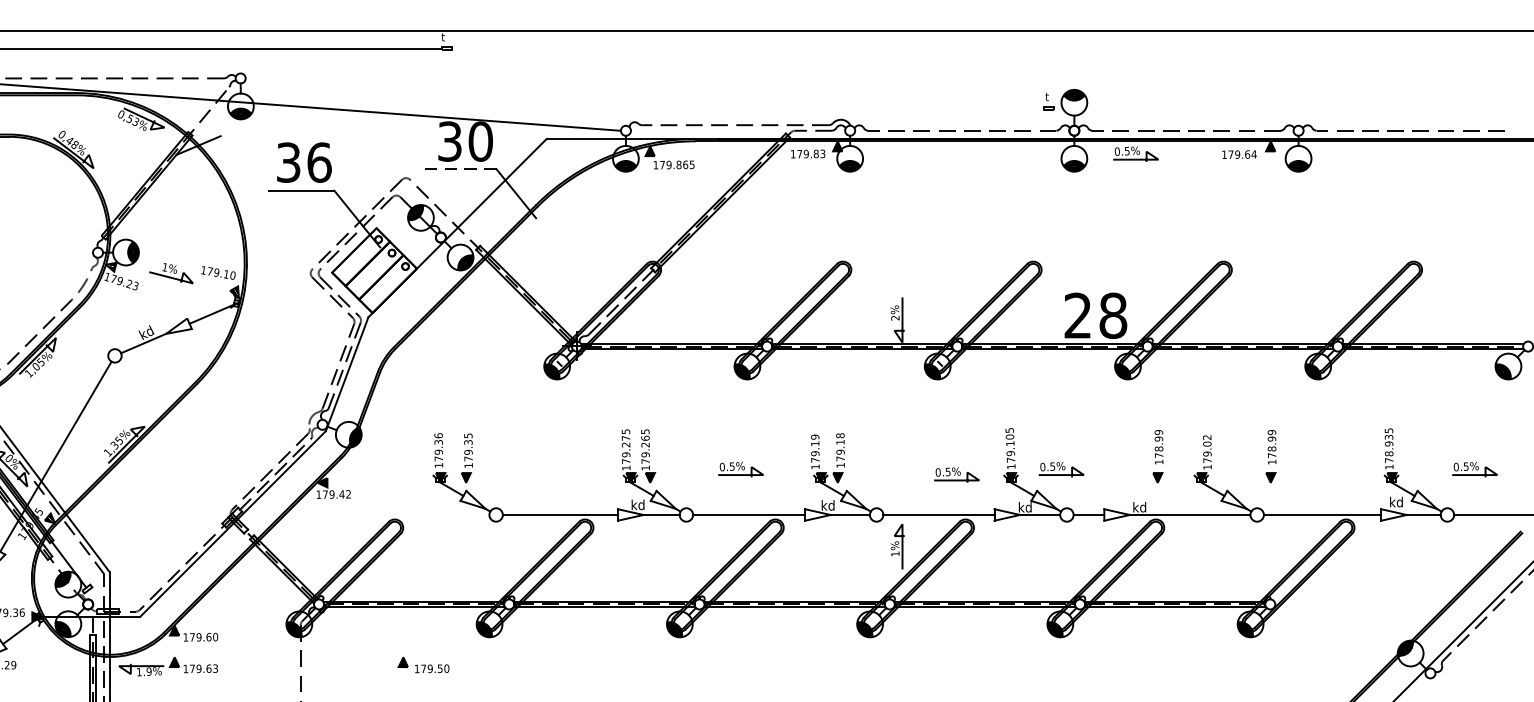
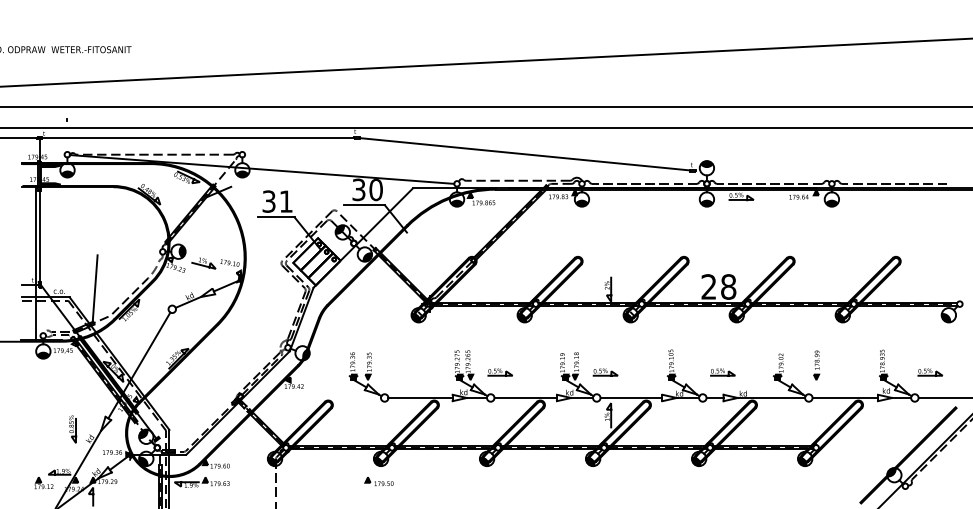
line: (748, 78) -> (525, 154), added
text: (319, 162) -> (286, 201), 36 -> 31
line: (459, 169) -> (364, 205), dashed -> solid
part: (1157, 456) -> (753, 365), removed
part: (739, 469) -> (499, 372), moved
part: (1060, 469) -> (722, 372), moved
part: (956, 474) -> (605, 372), moved
part: (422, 664) -> (378, 481), moved

